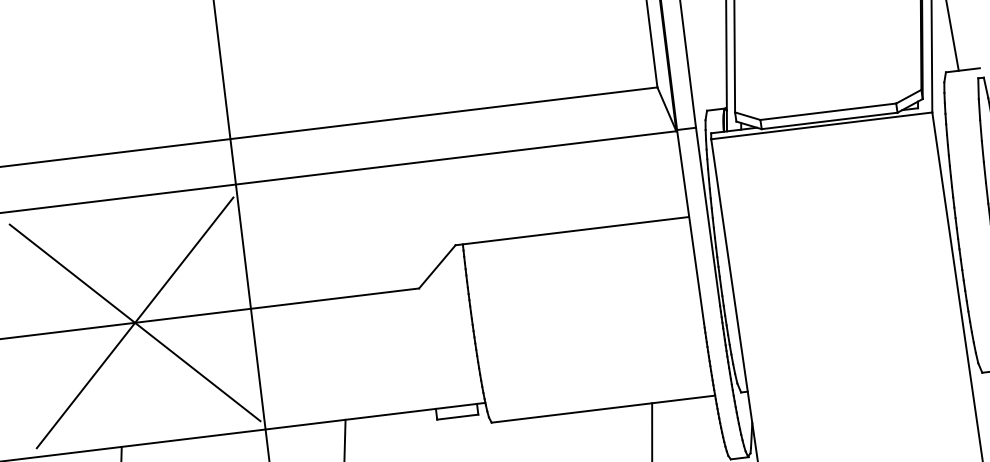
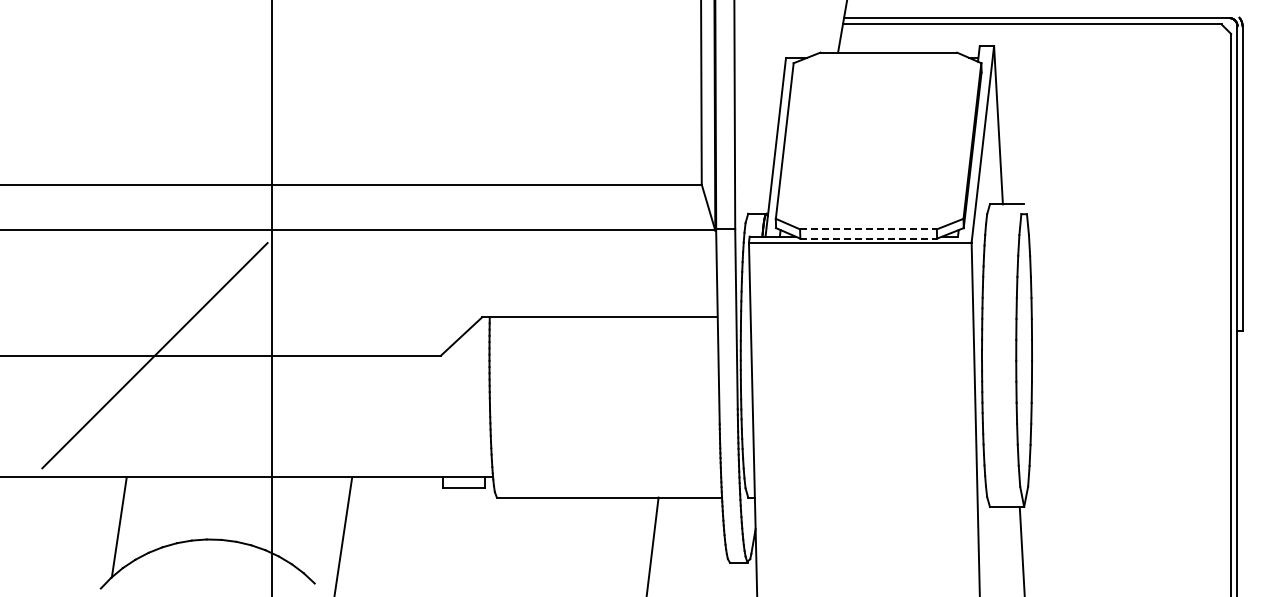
line: (828, 111) -> (868, 229), solid -> dashed
line: (830, 120) -> (869, 238), solid -> dashed
line: (134, 322) -> (154, 355), removed

